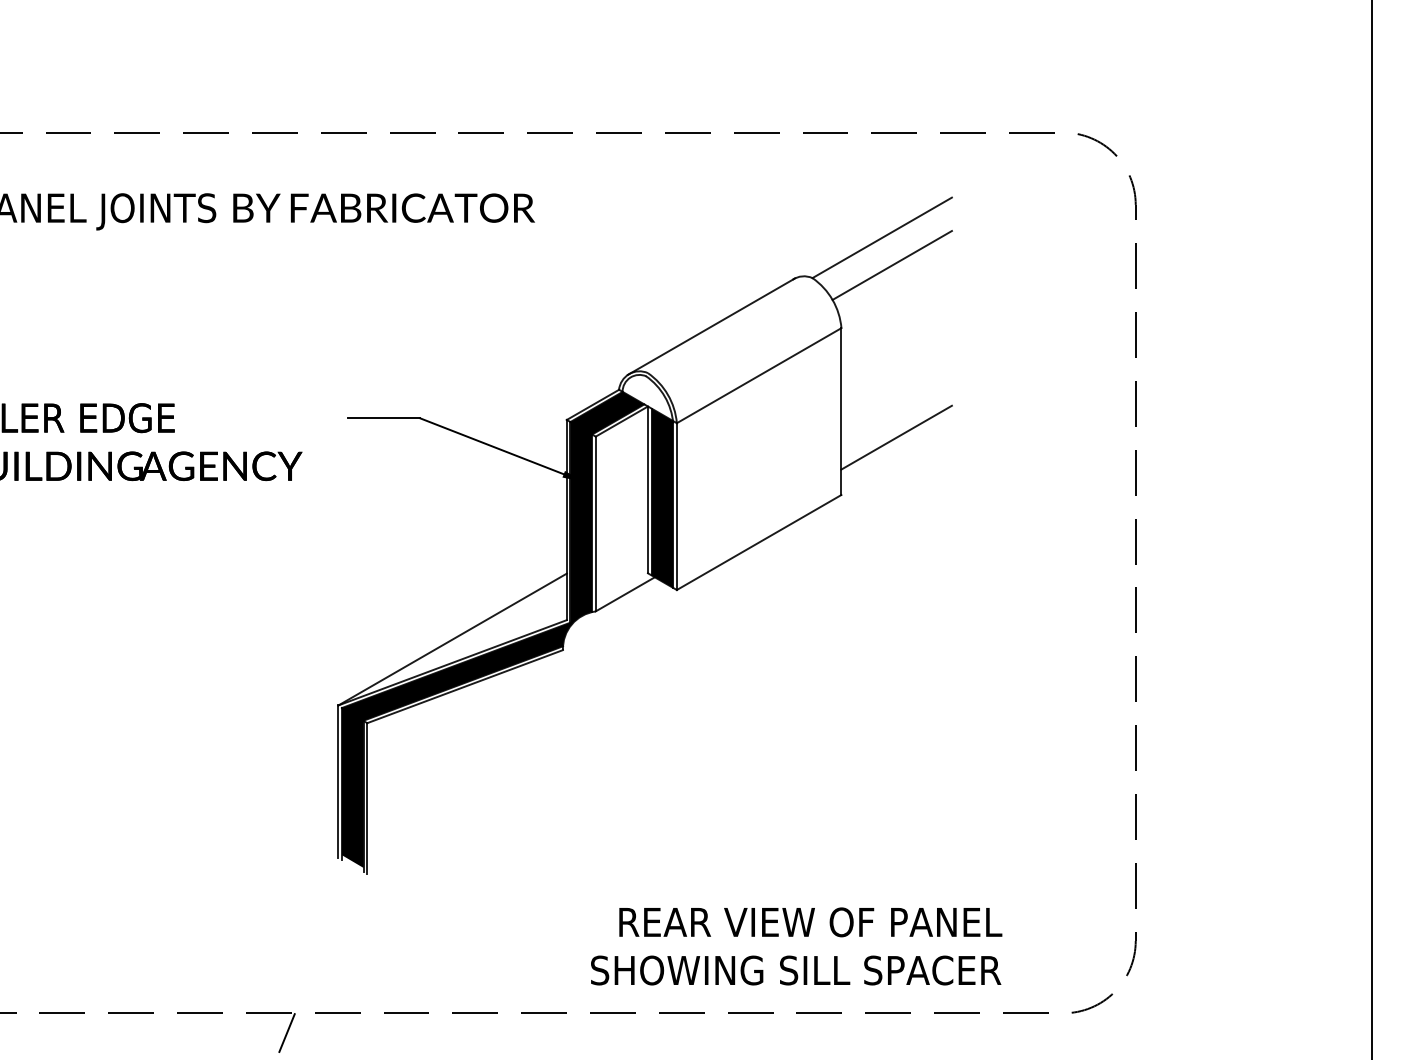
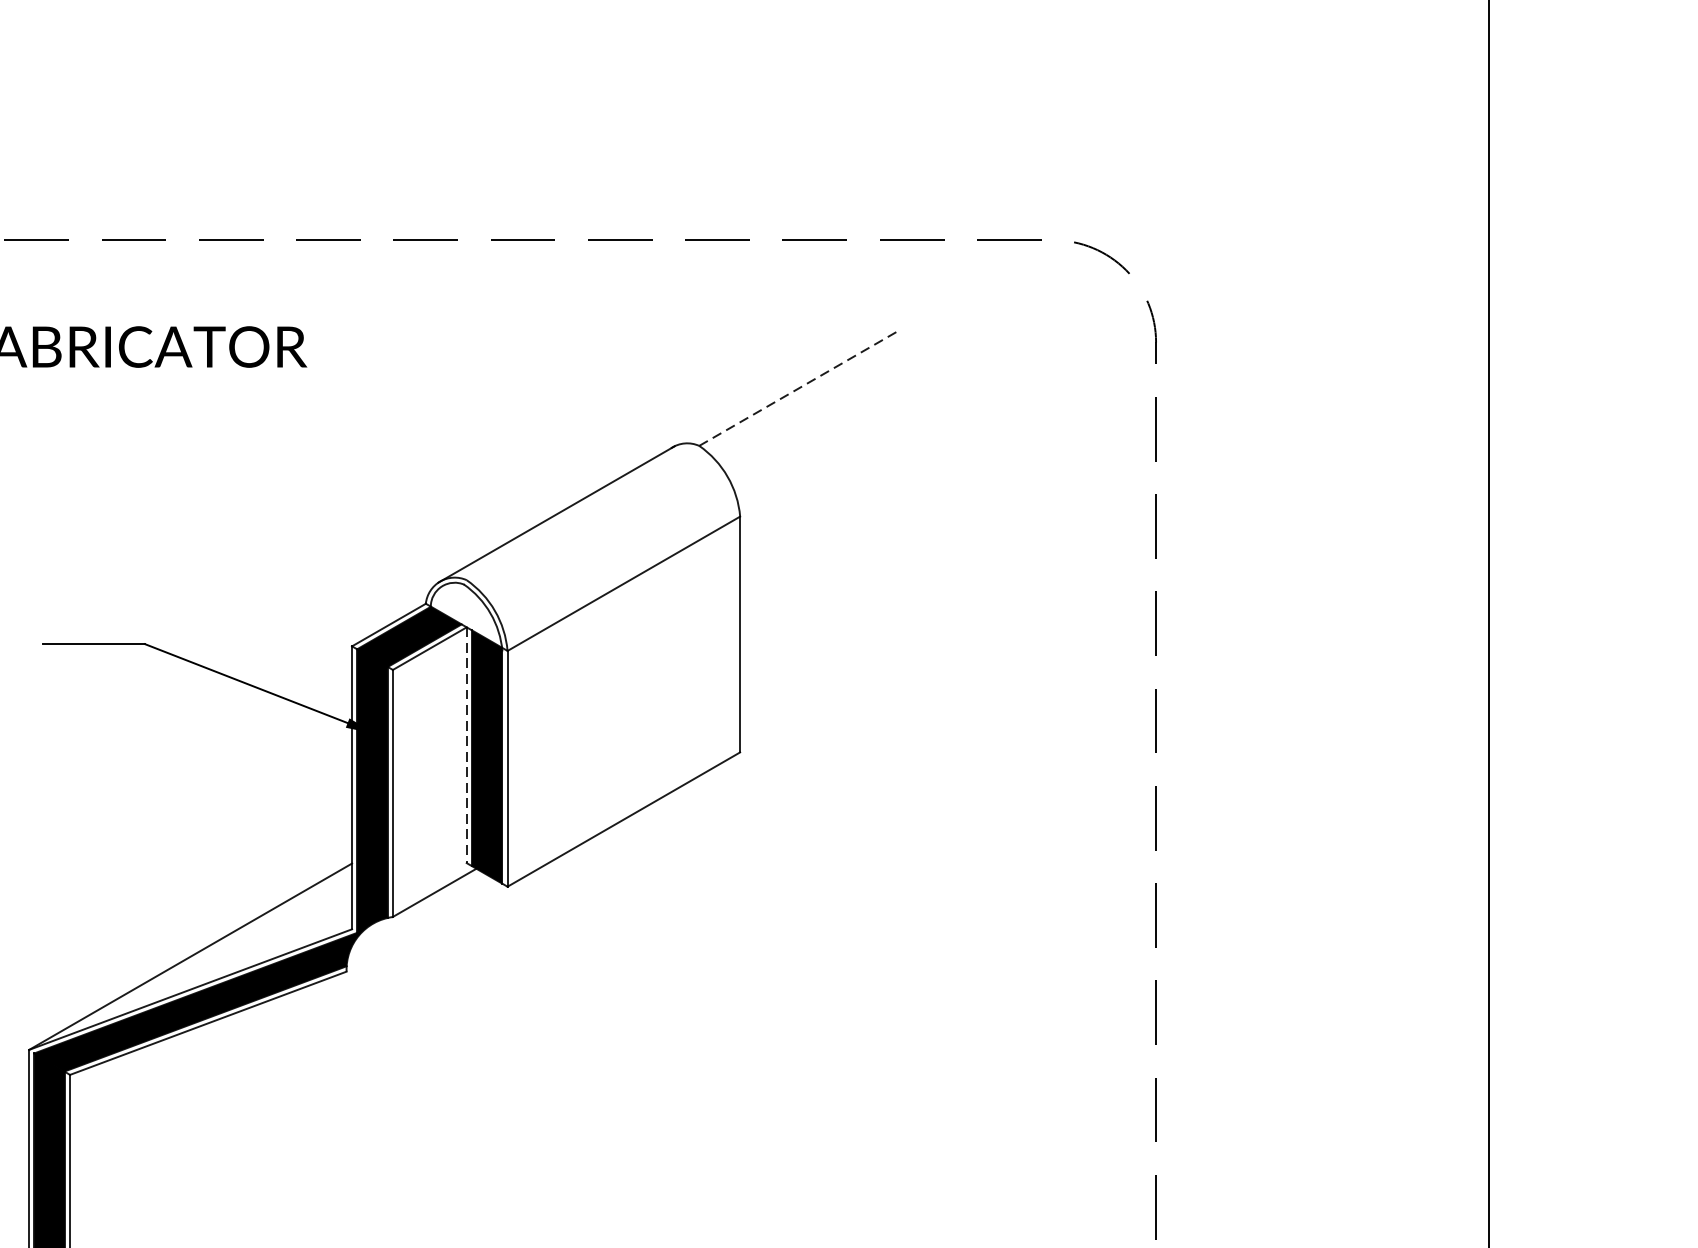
line: (882, 237) -> (798, 388), solid -> dashed
line: (891, 265) -> (810, 428), removed
line: (896, 437) -> (817, 671), removed
line: (647, 490) -> (466, 746), solid -> dashed

